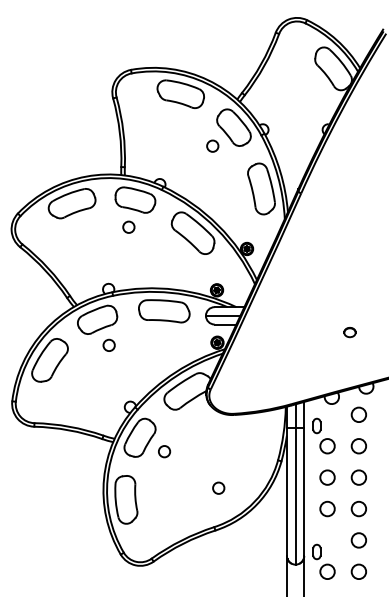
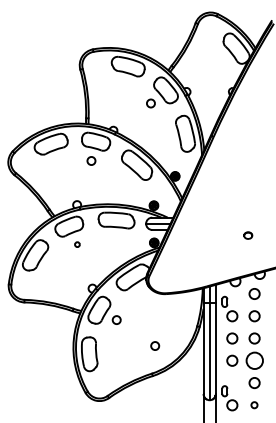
circle: (108, 344) -> (77, 244), size x0.6
circle: (358, 508) -> (254, 360), size x1.6
circle: (358, 571) -> (254, 405), size x0.6

